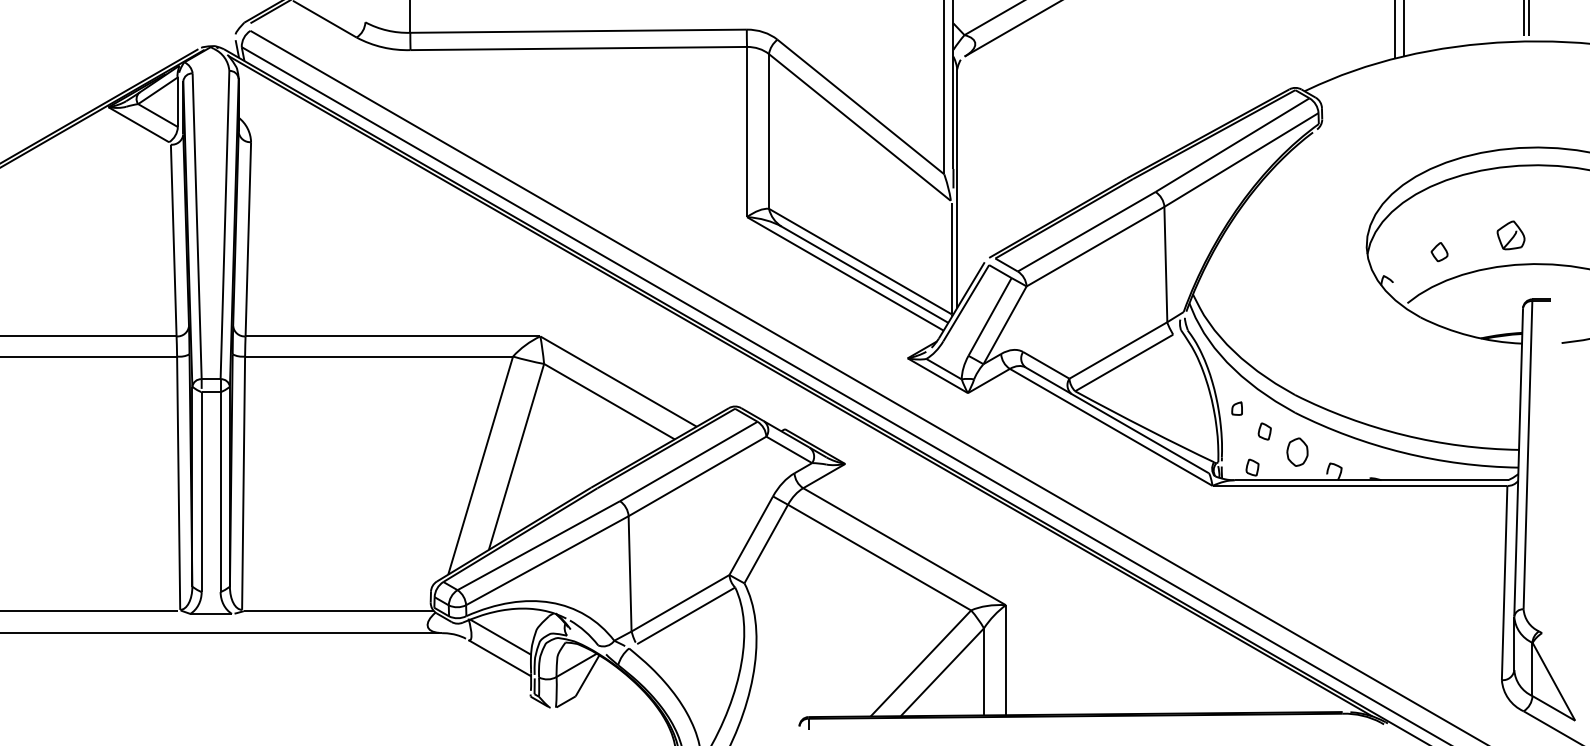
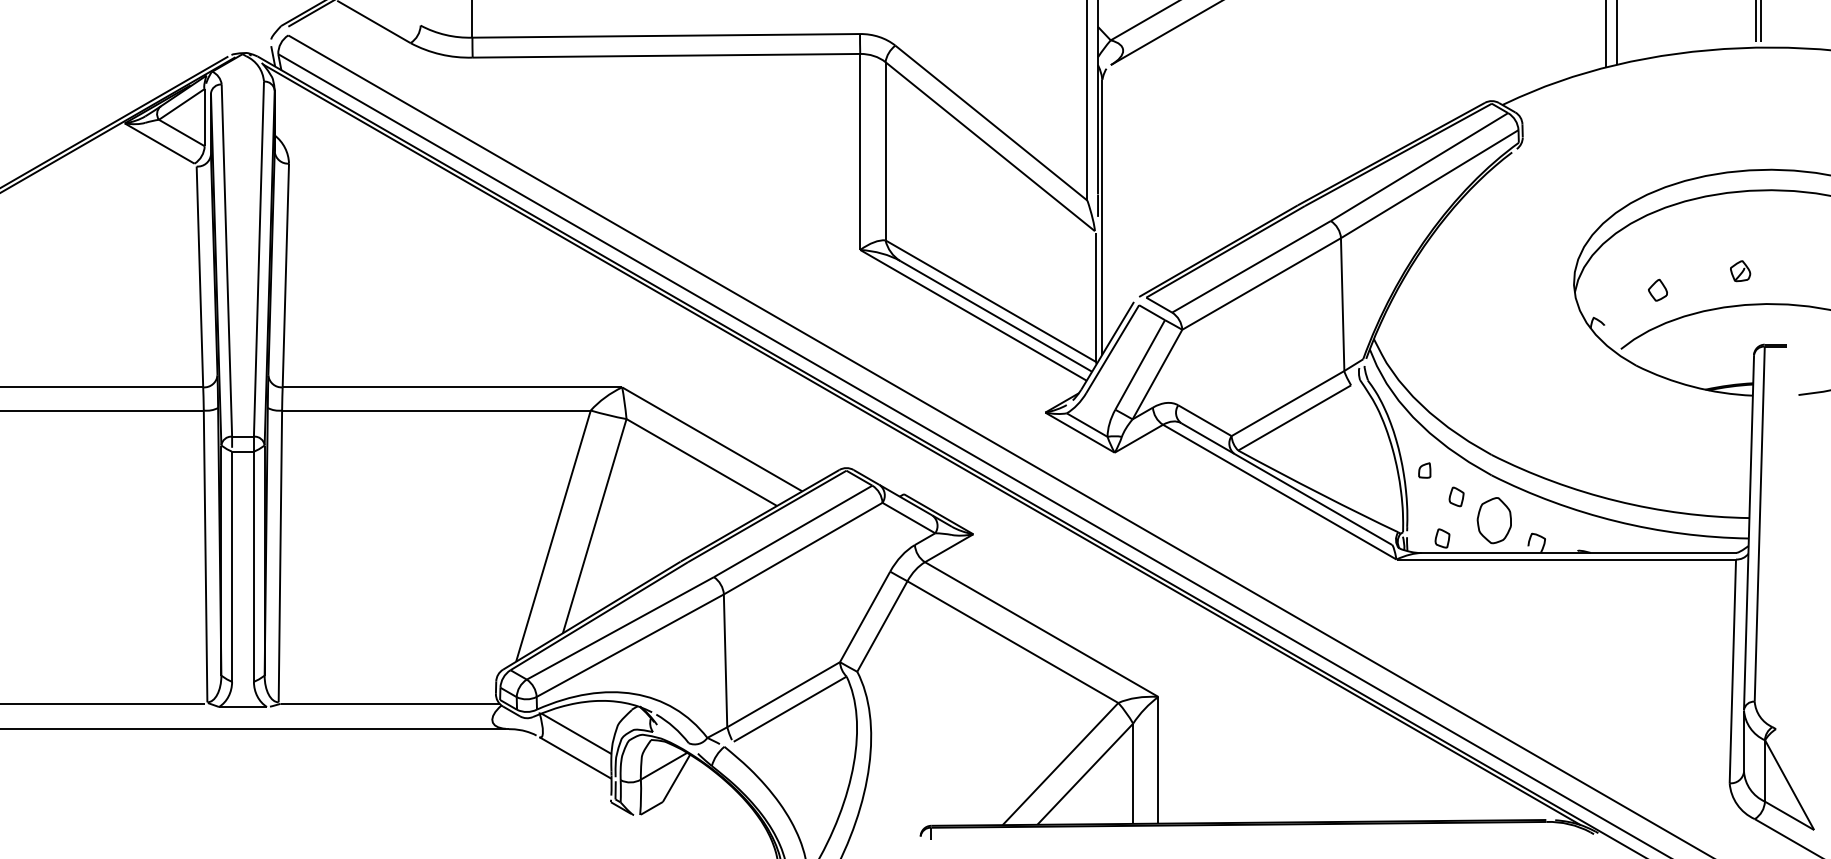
part: (1511, 235) -> (1740, 271), size x0.62
part: (1296, 452) -> (1493, 520), size x1.43

